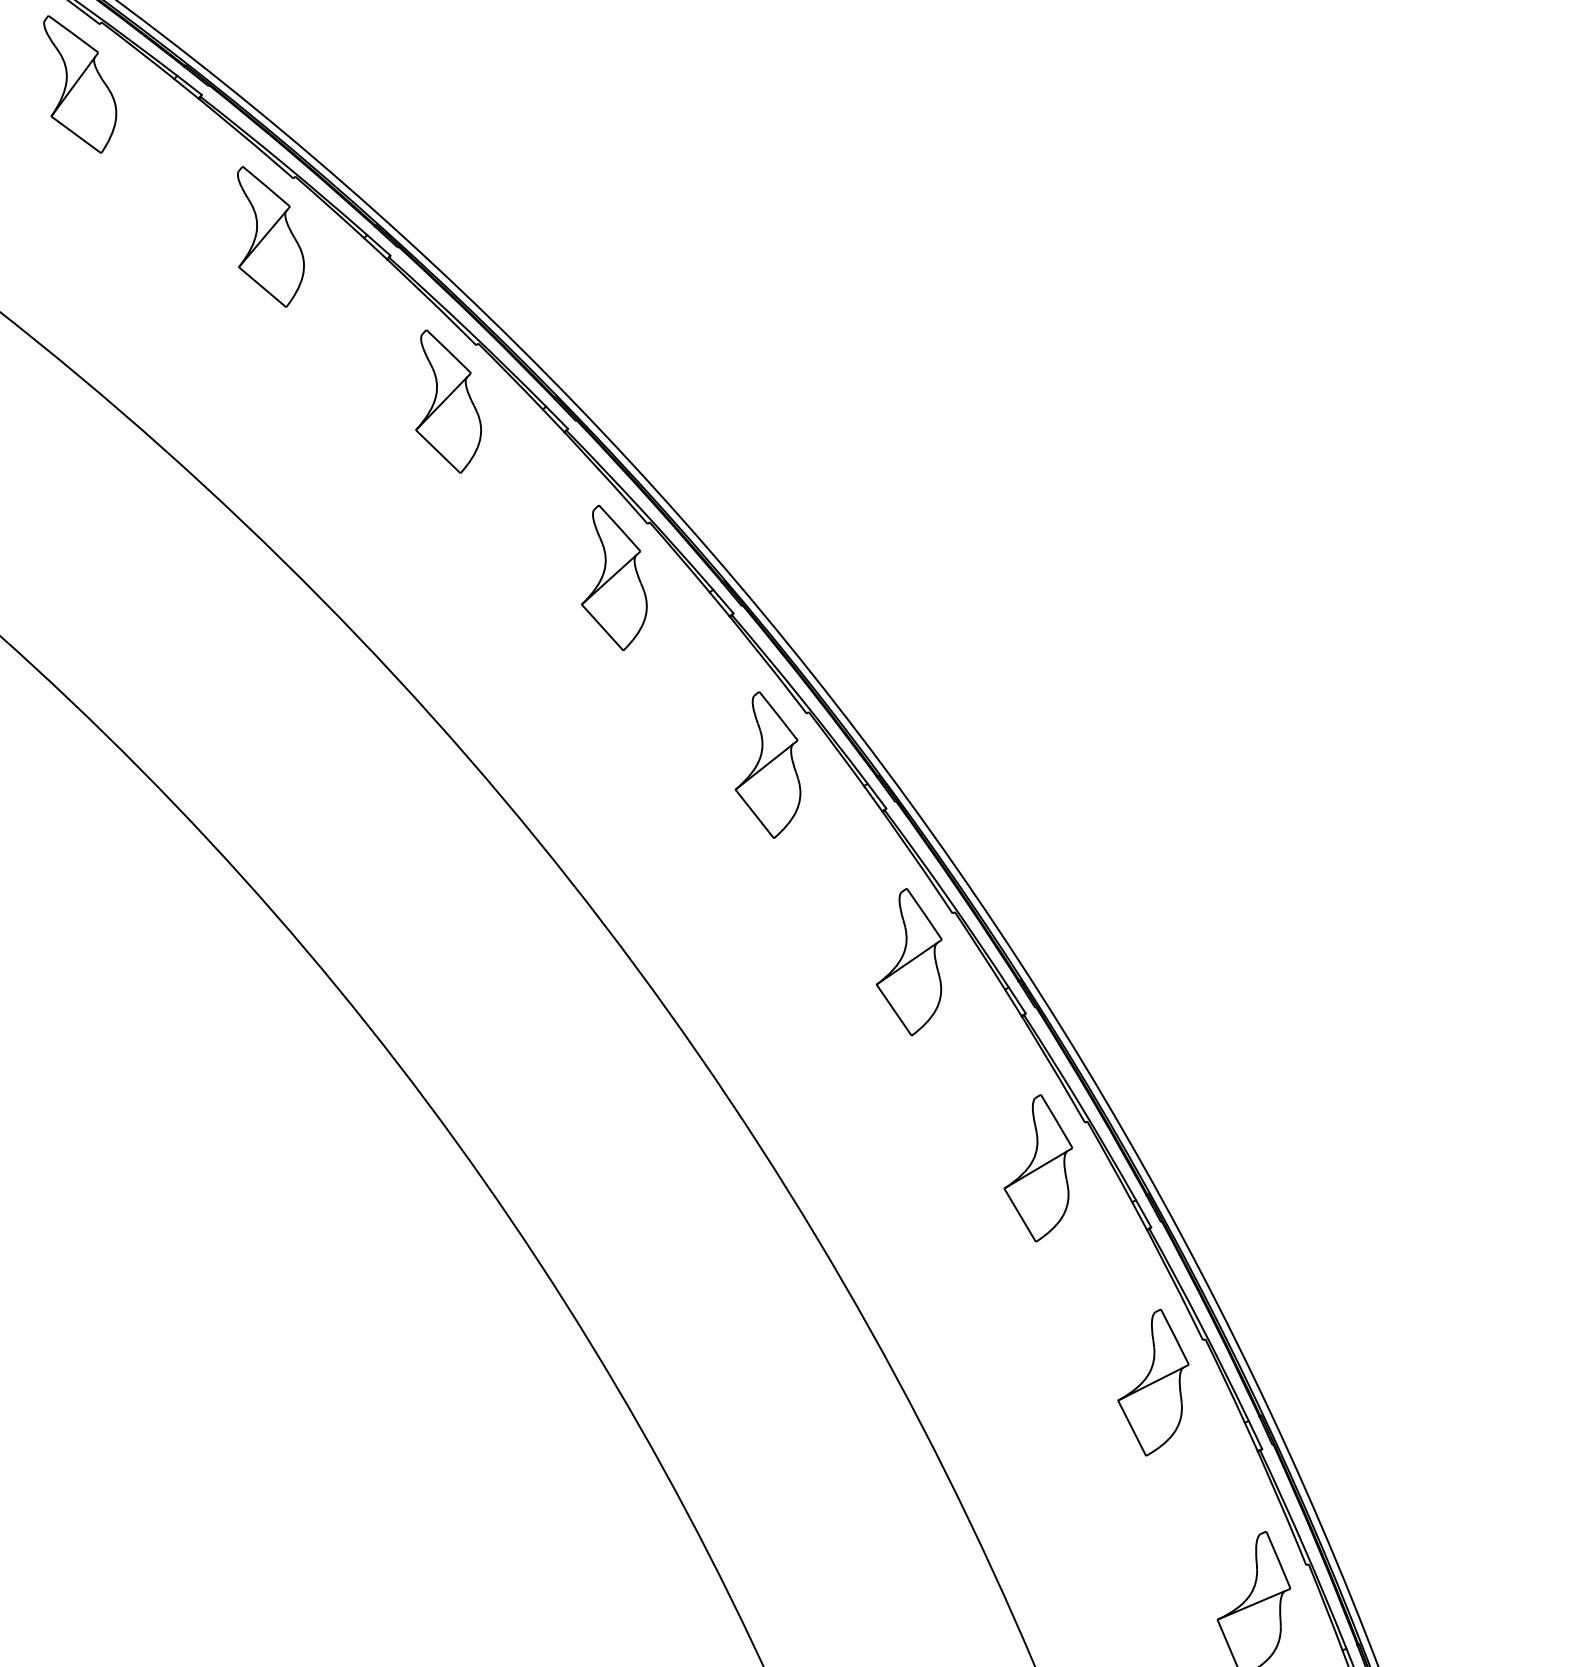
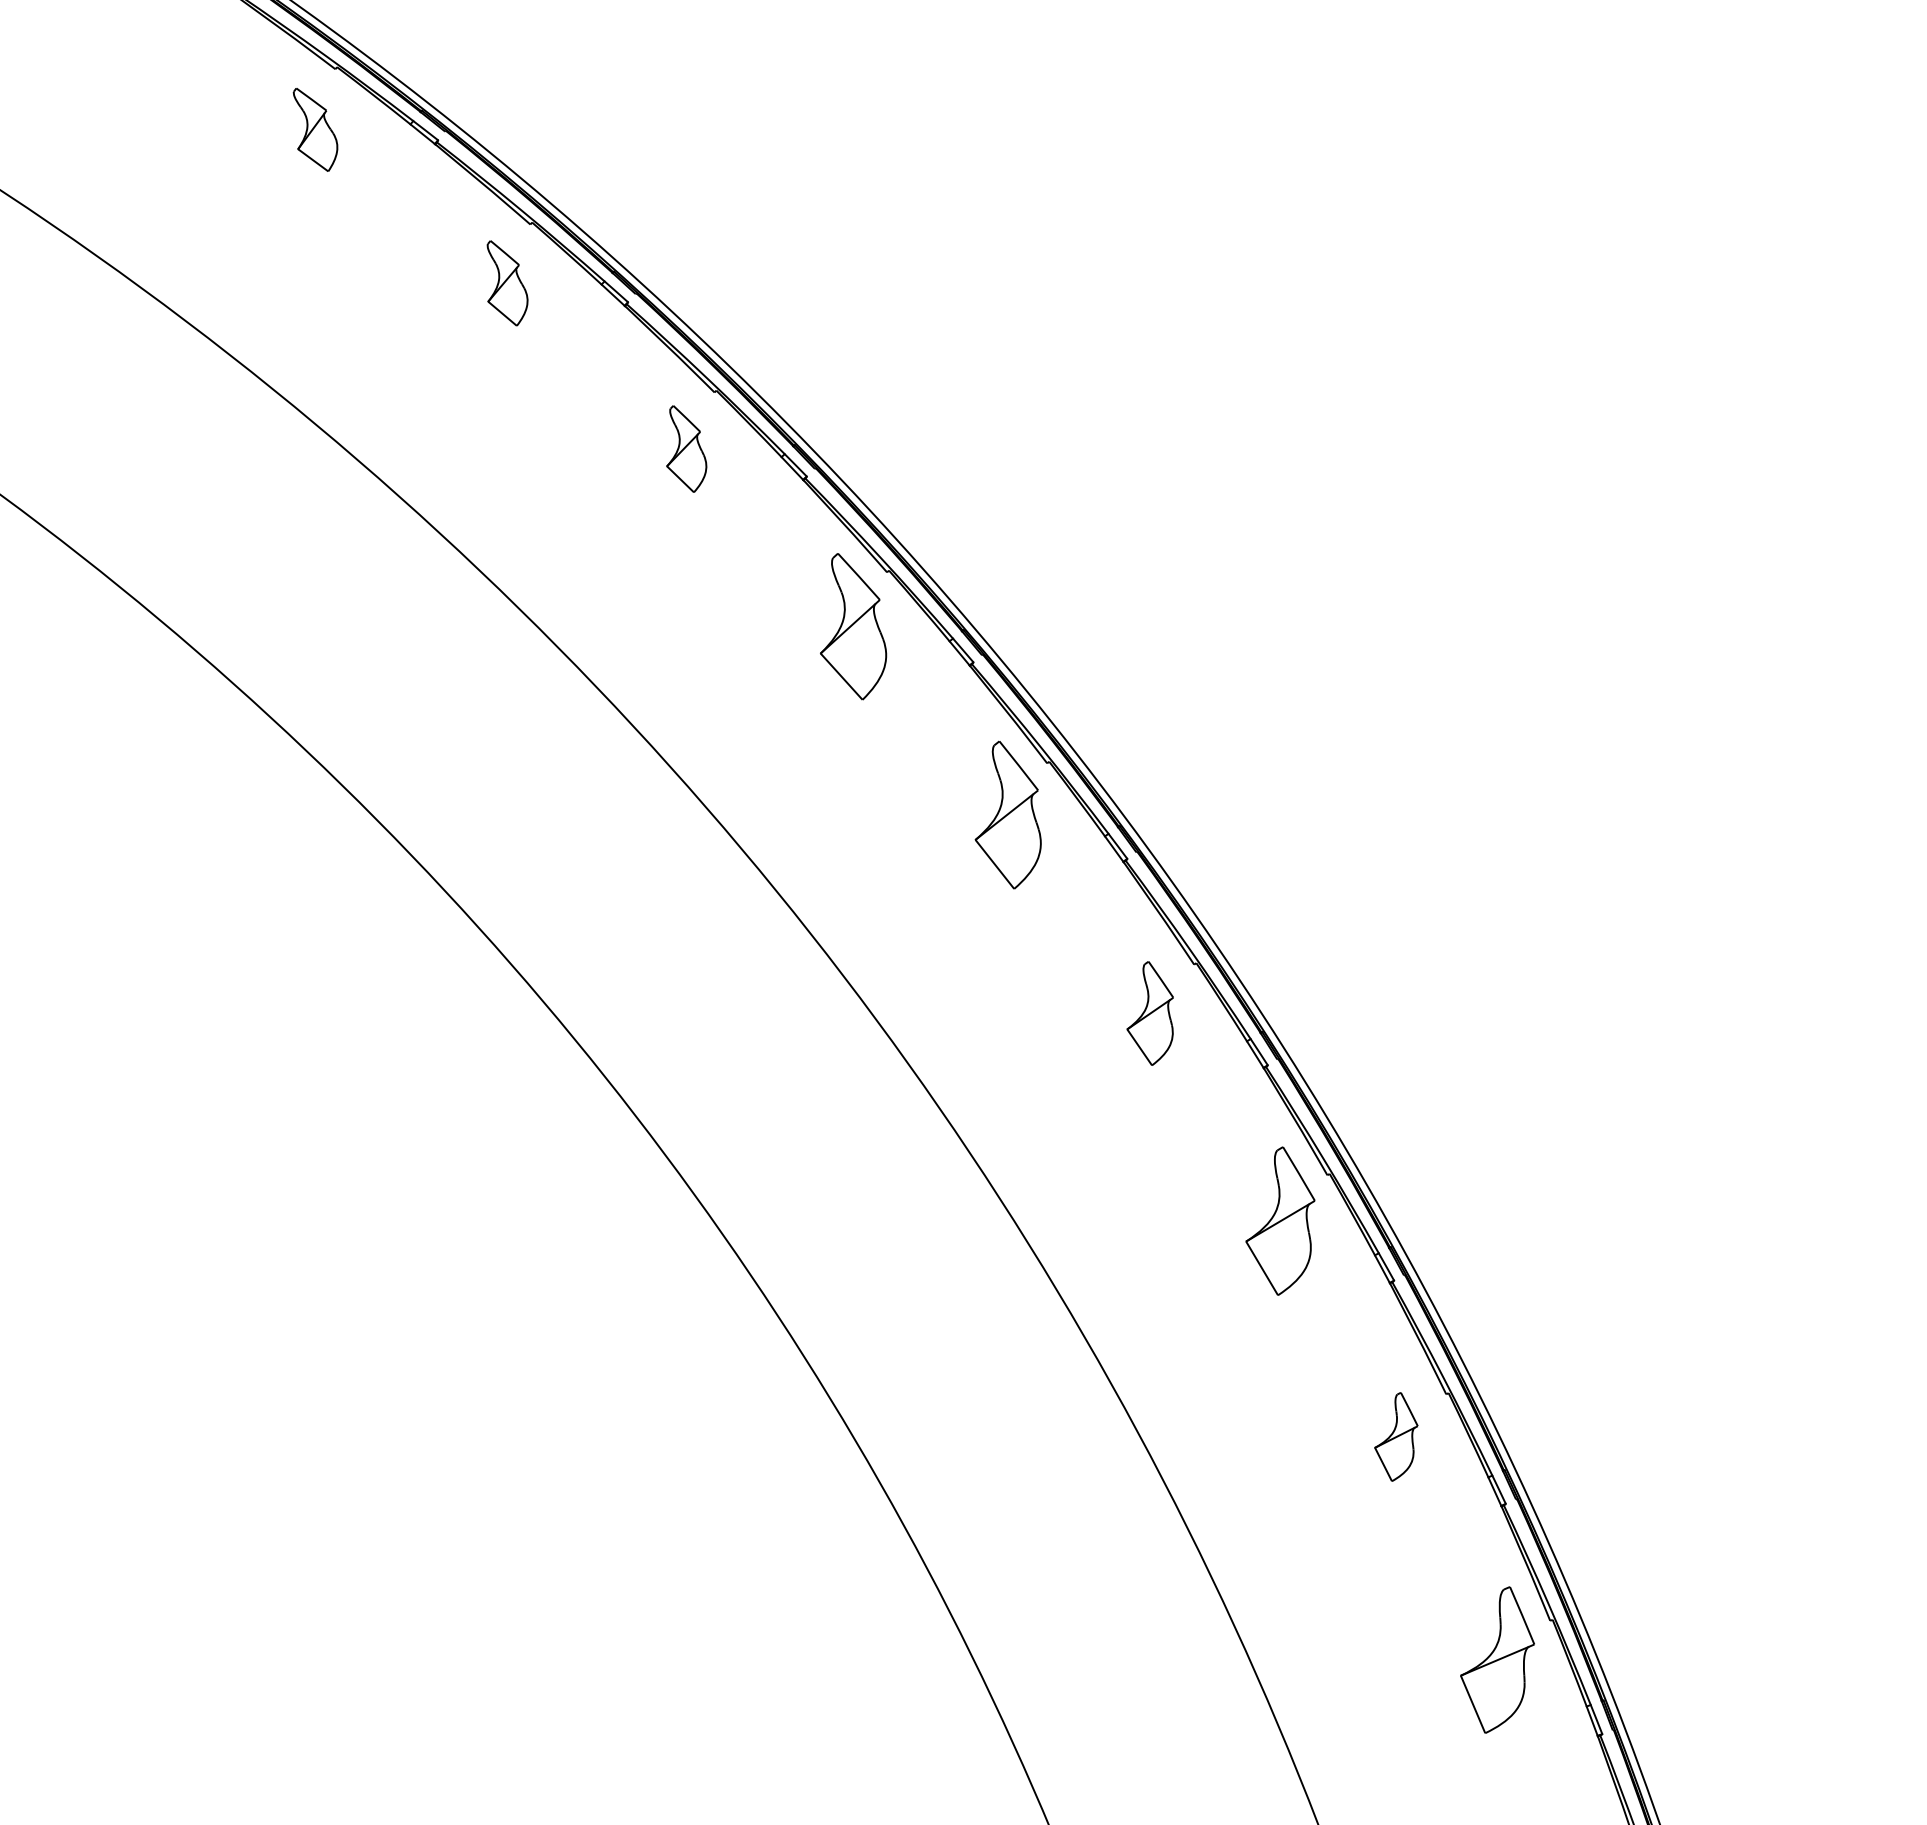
part: (80, 84) -> (315, 129), size x0.6
part: (270, 237) -> (507, 283), size x0.6
part: (448, 400) -> (686, 448), size x0.6
part: (908, 962) -> (1149, 1013), size x0.7
part: (1153, 1382) -> (1396, 1436), size x0.6

